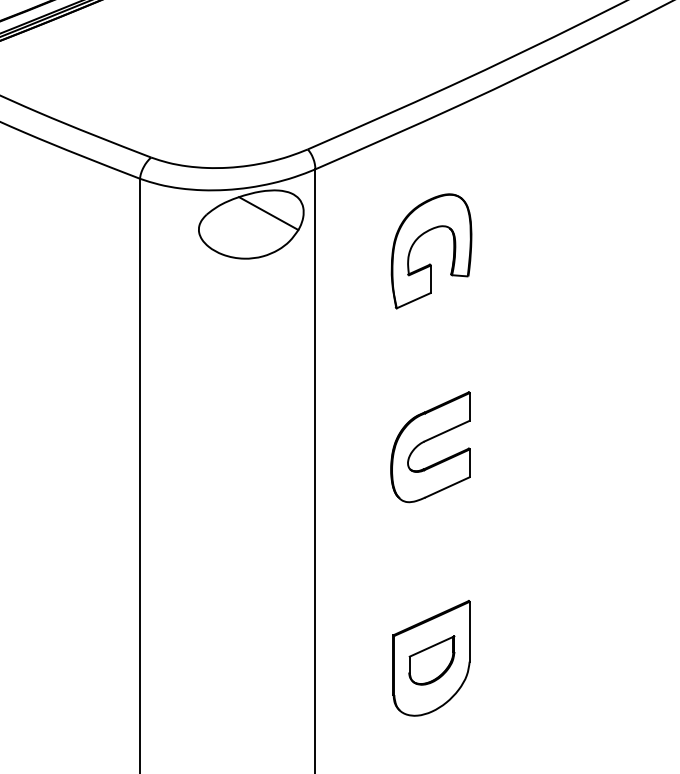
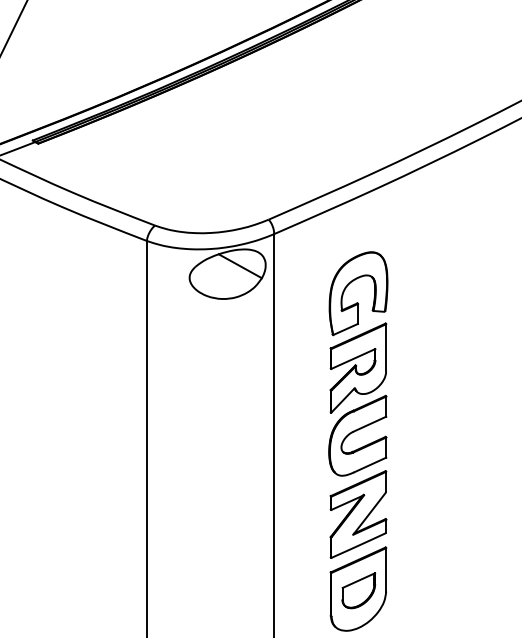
part: (431, 353) -> (358, 367), added
part: (431, 555) -> (358, 514), added

